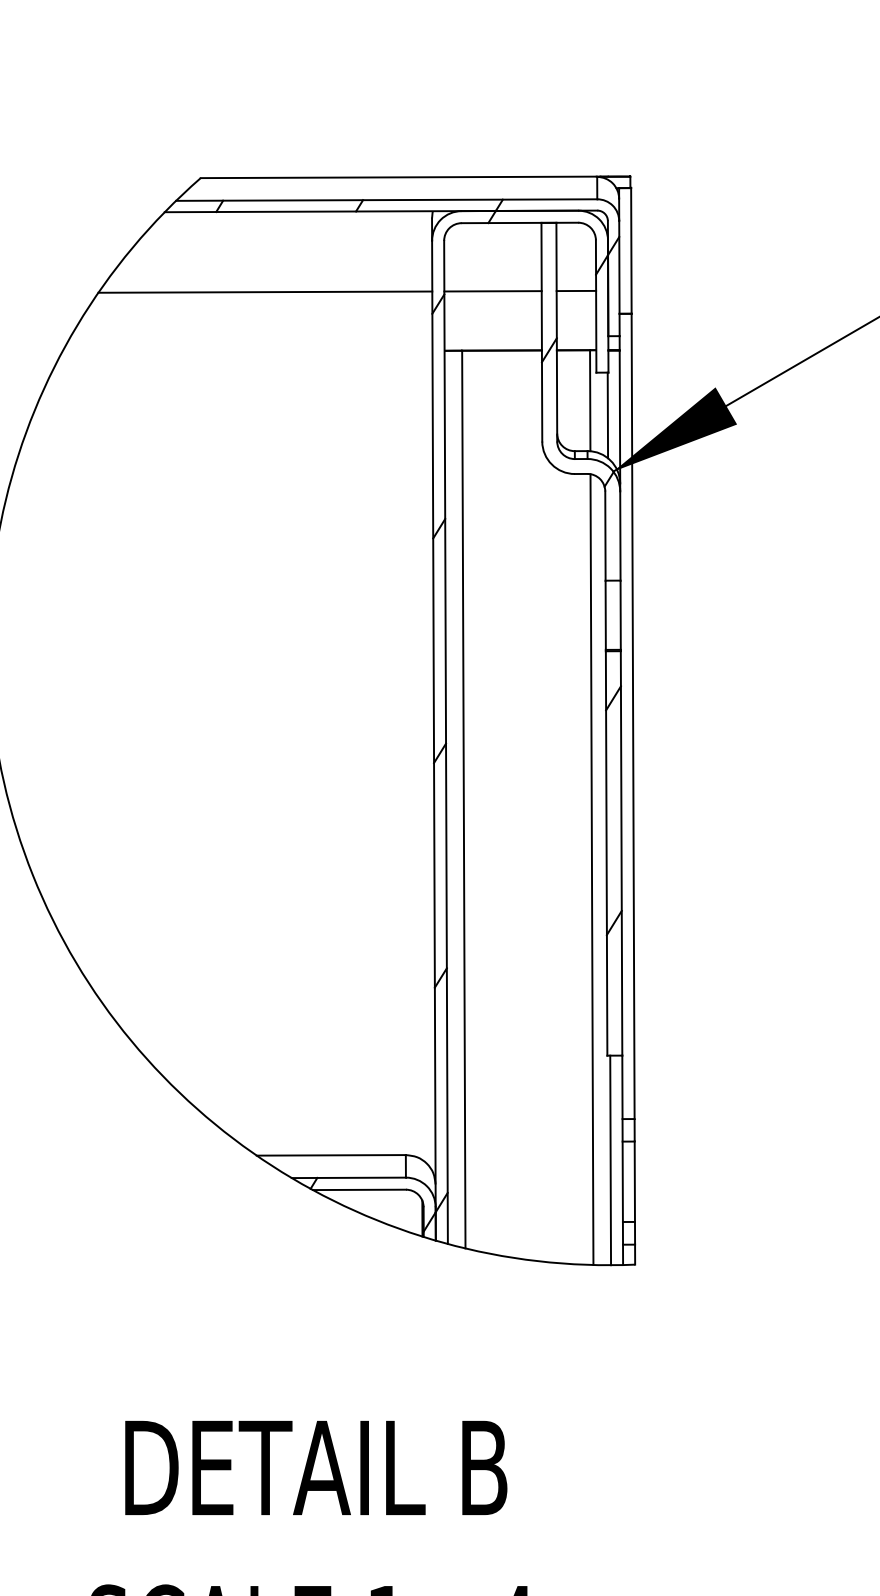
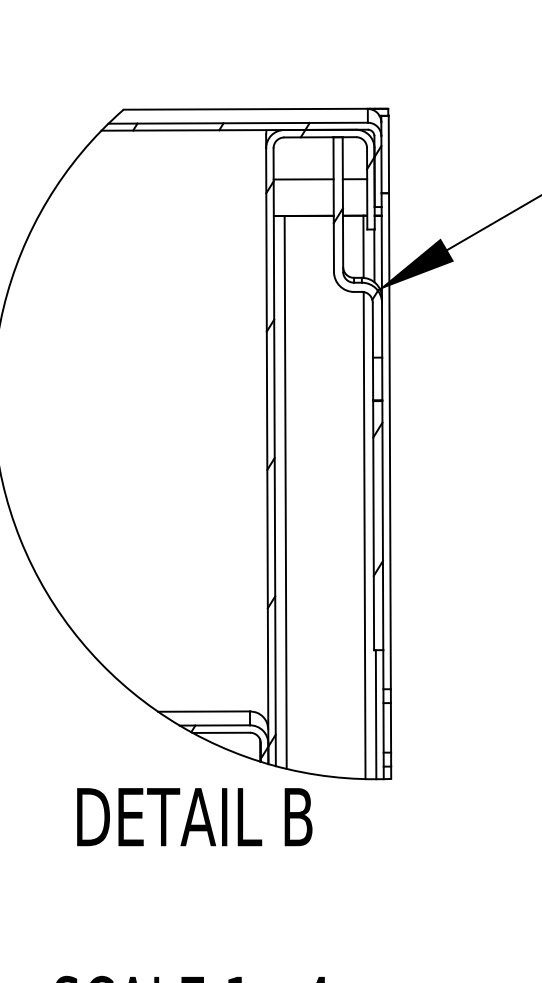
line: (265, 291) -> (163, 179), removed
text: (315, 1468) -> (194, 817), moved

